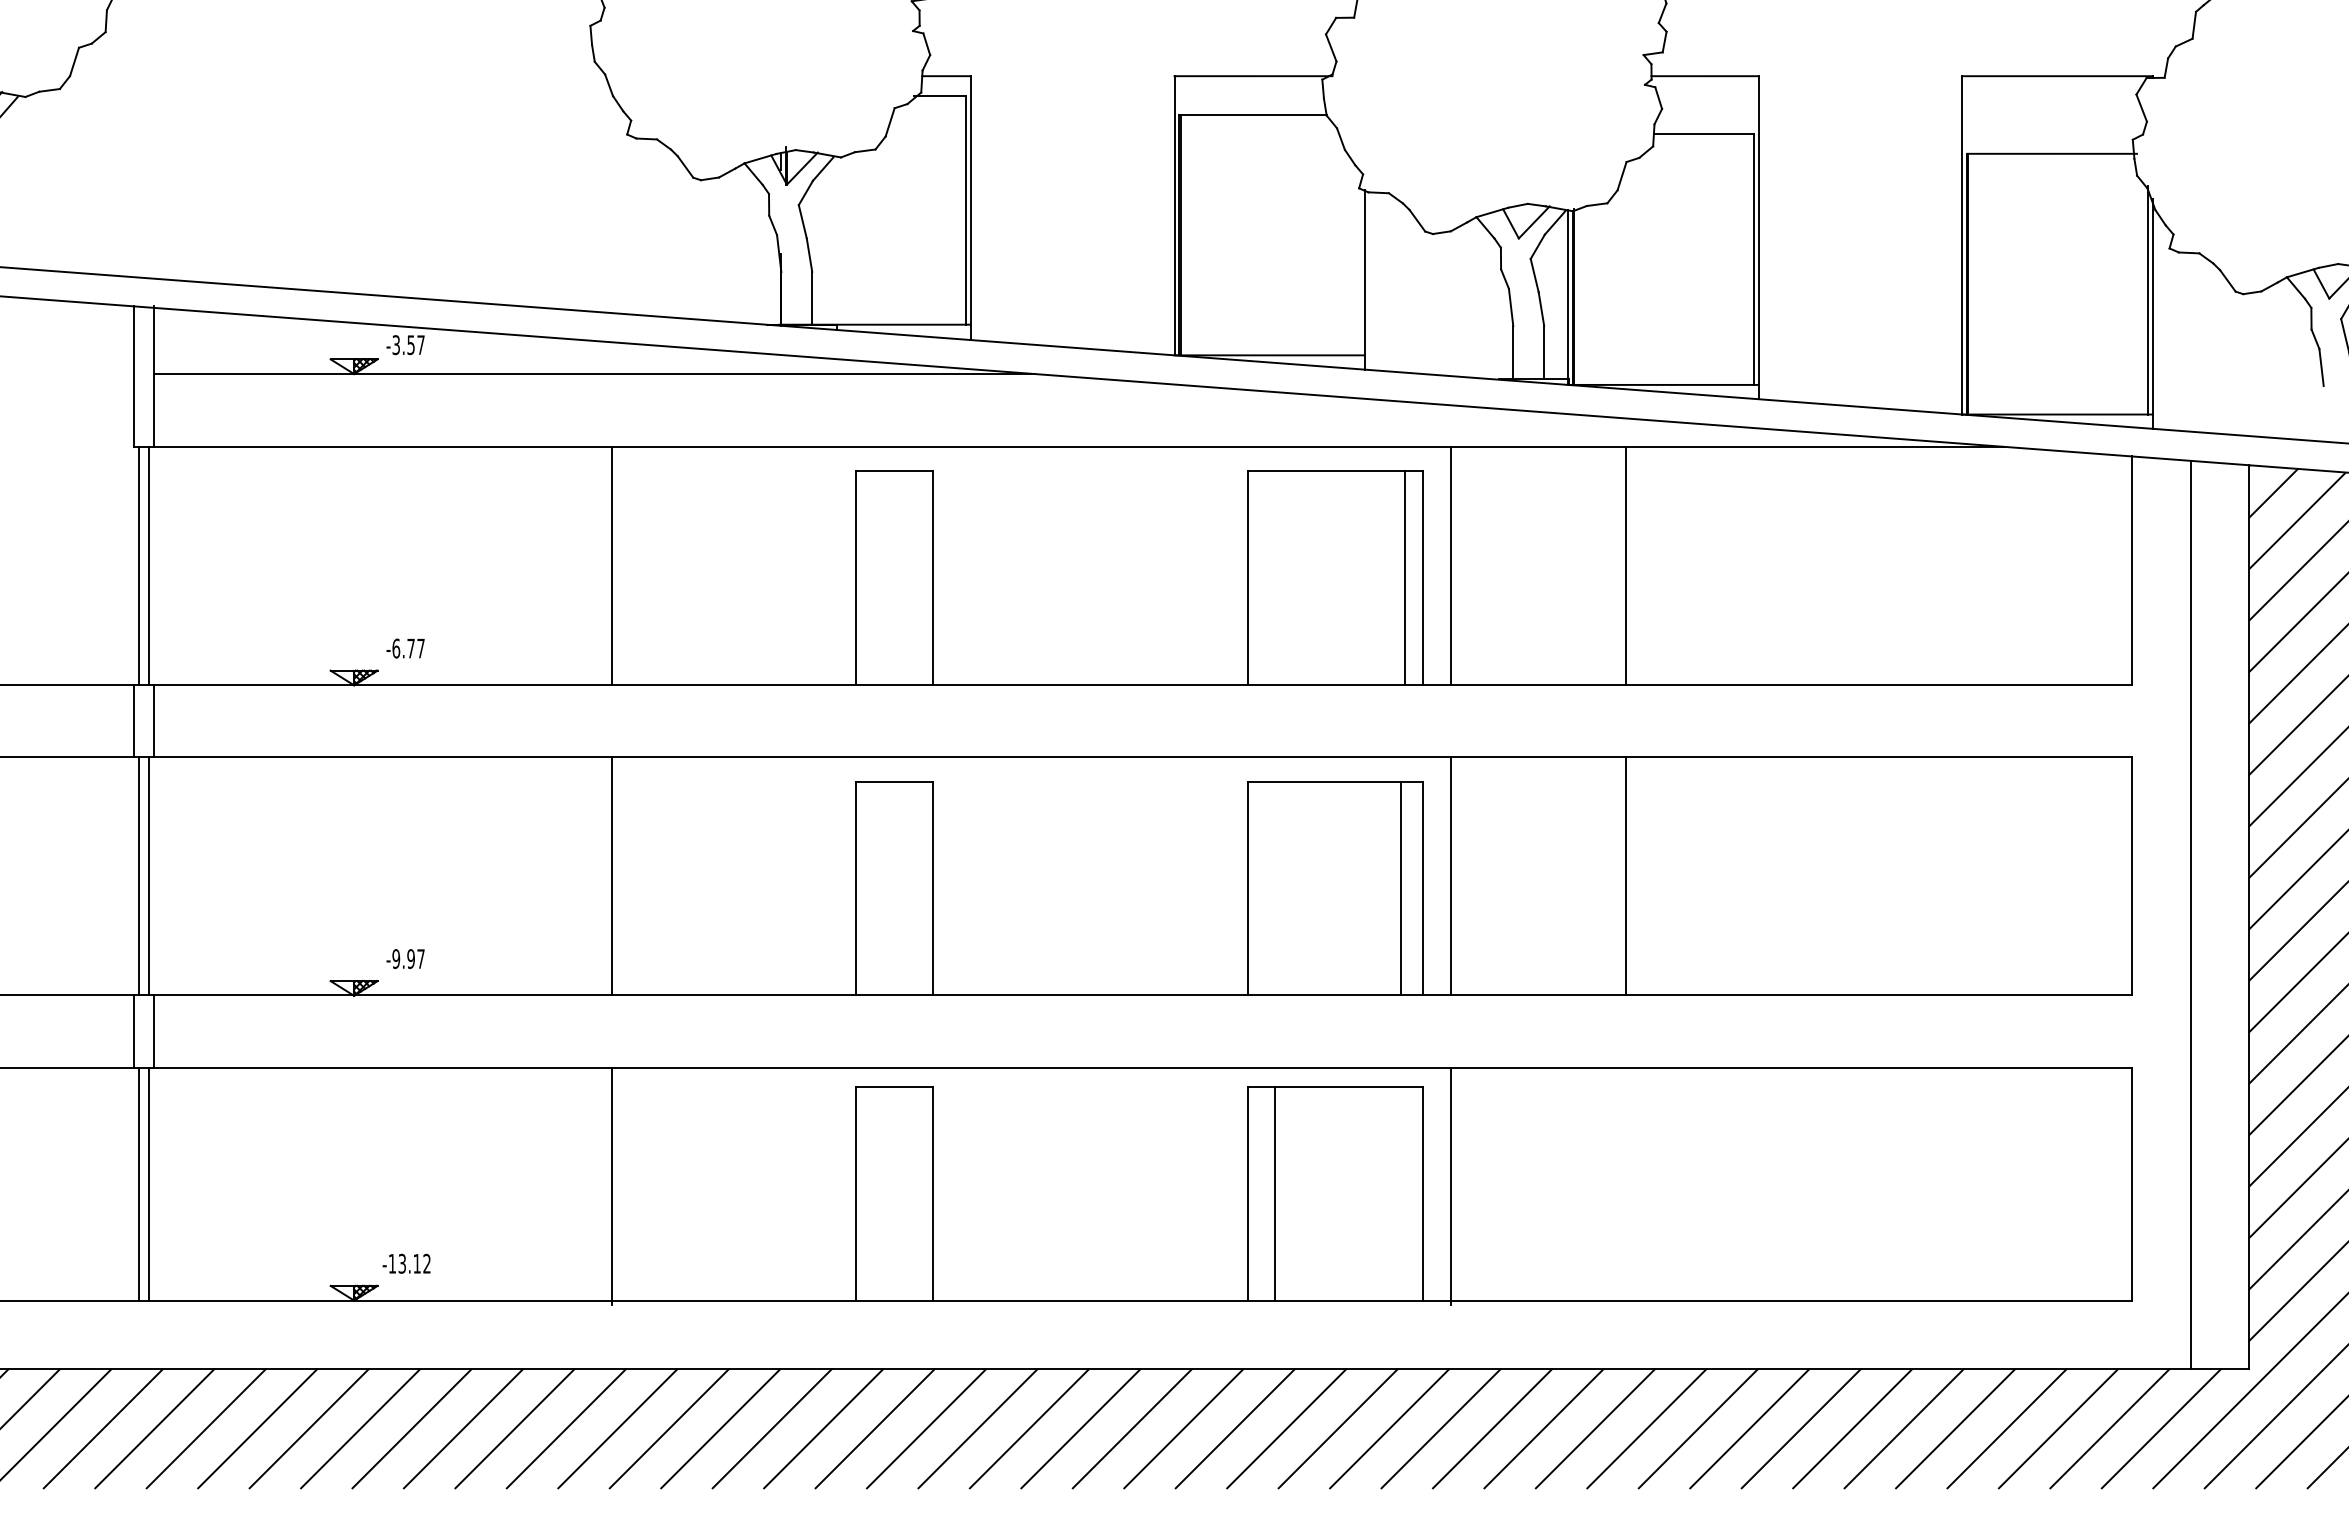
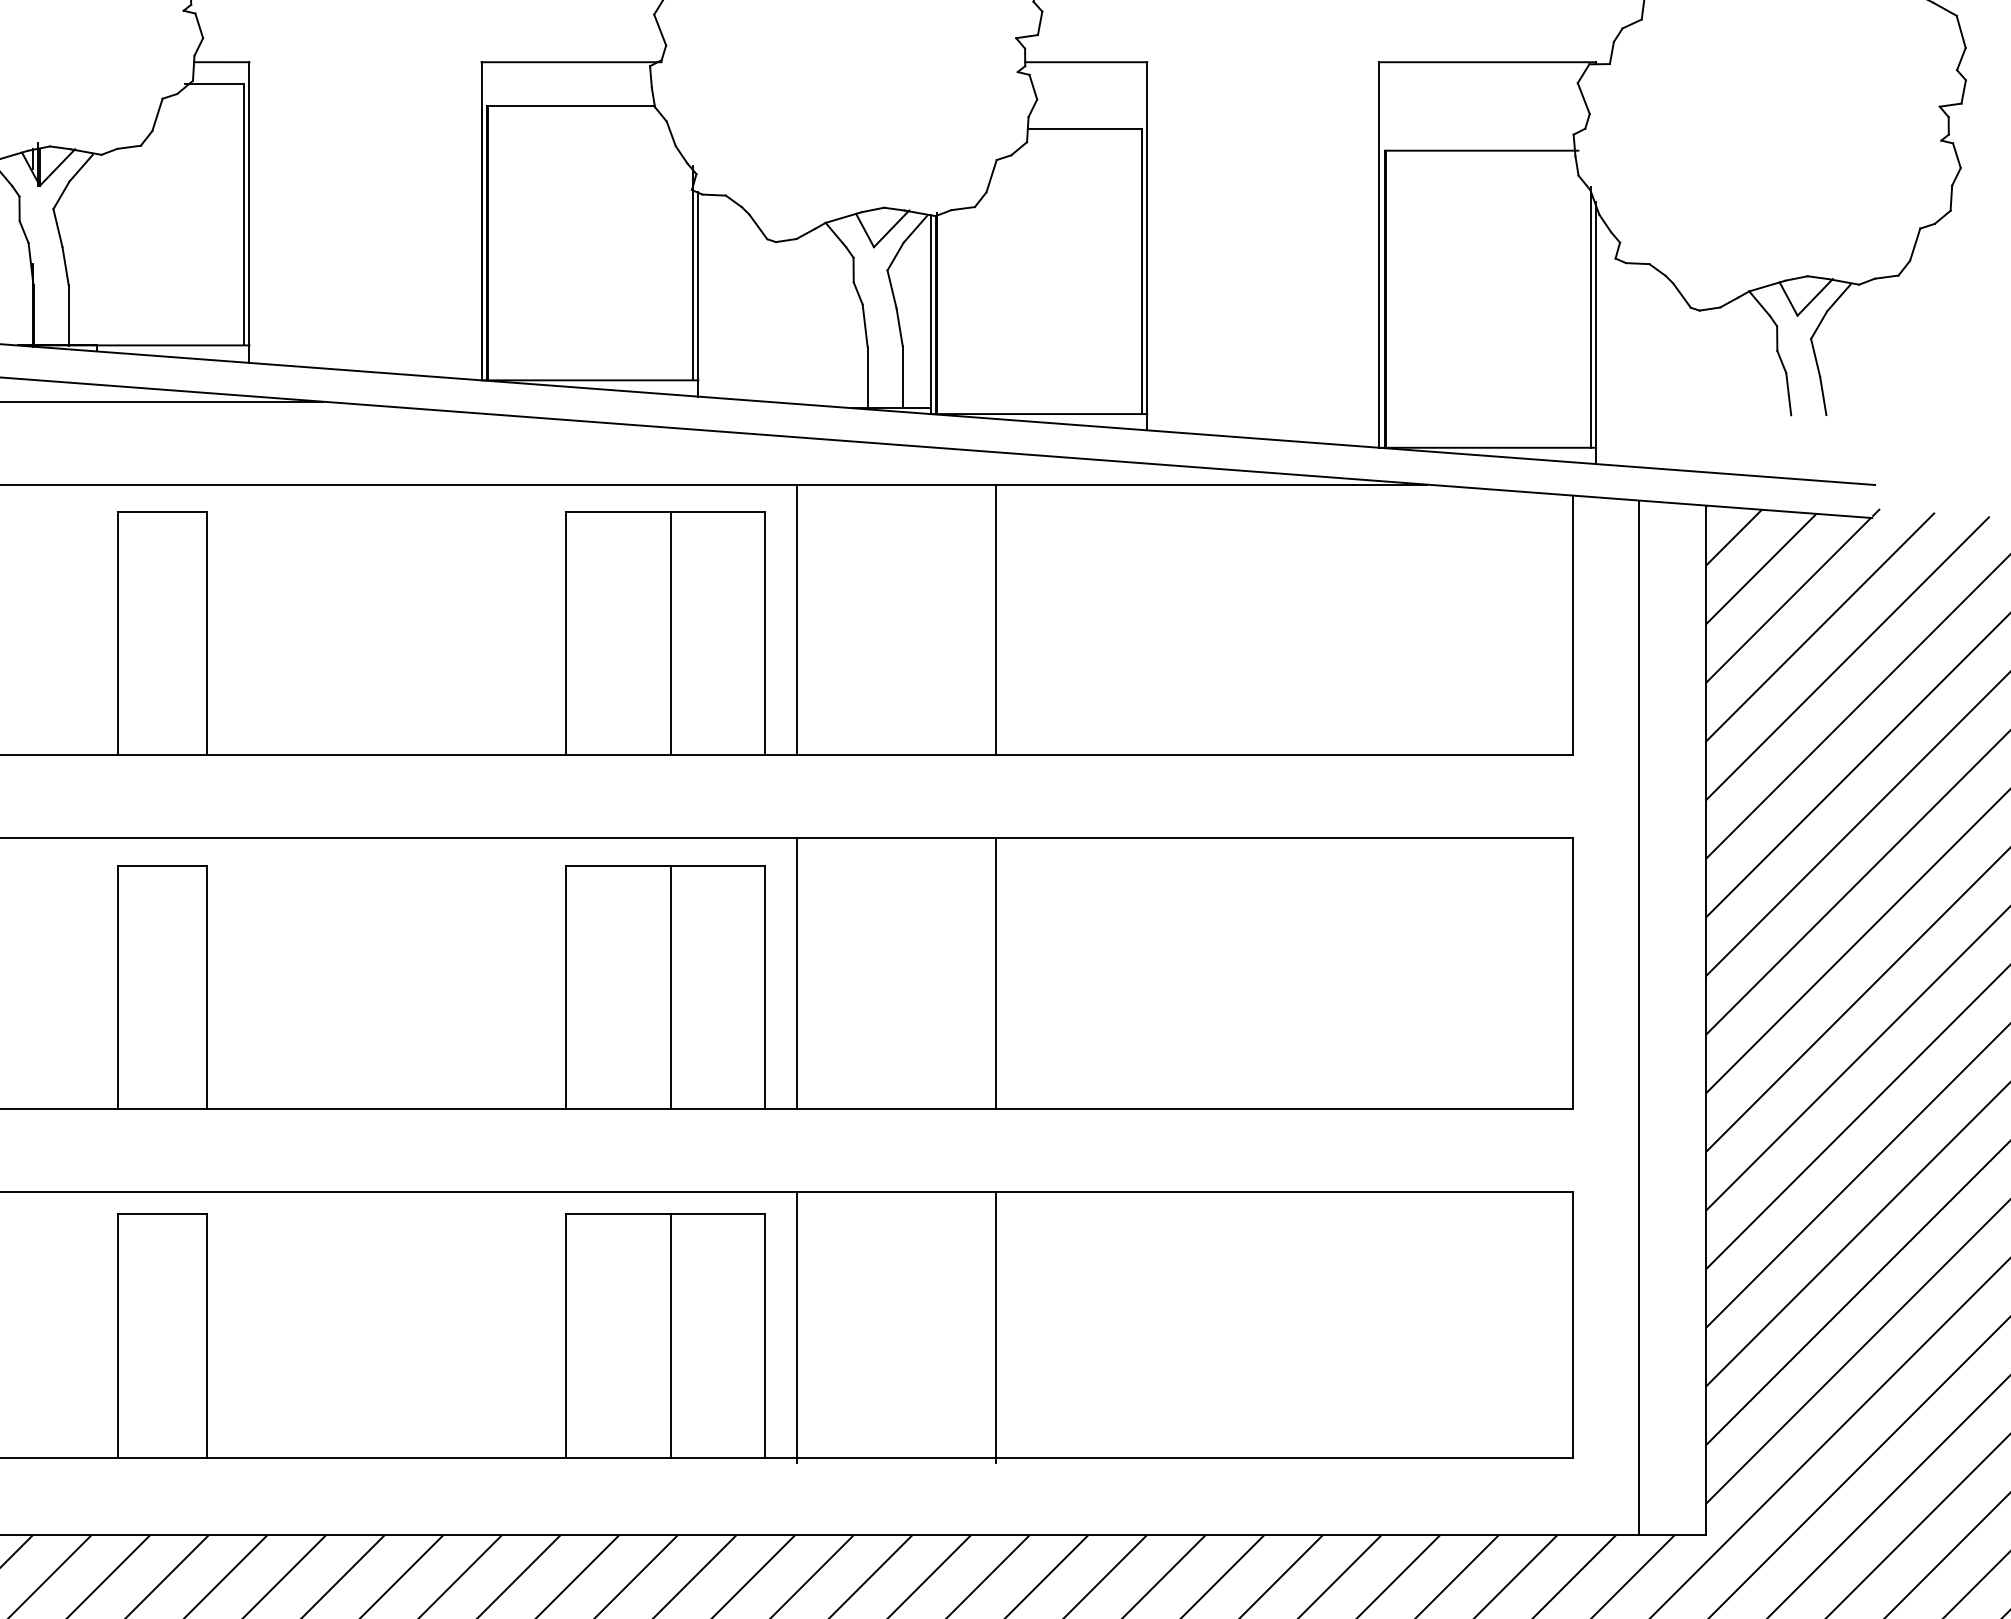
line: (1359, 261) -> (692, 273), added
line: (1404, 577) -> (670, 633), moved
line: (1400, 887) -> (670, 986), moved
line: (1625, 1186) -> (995, 1327), added
line: (1274, 1193) -> (670, 1335), moved

